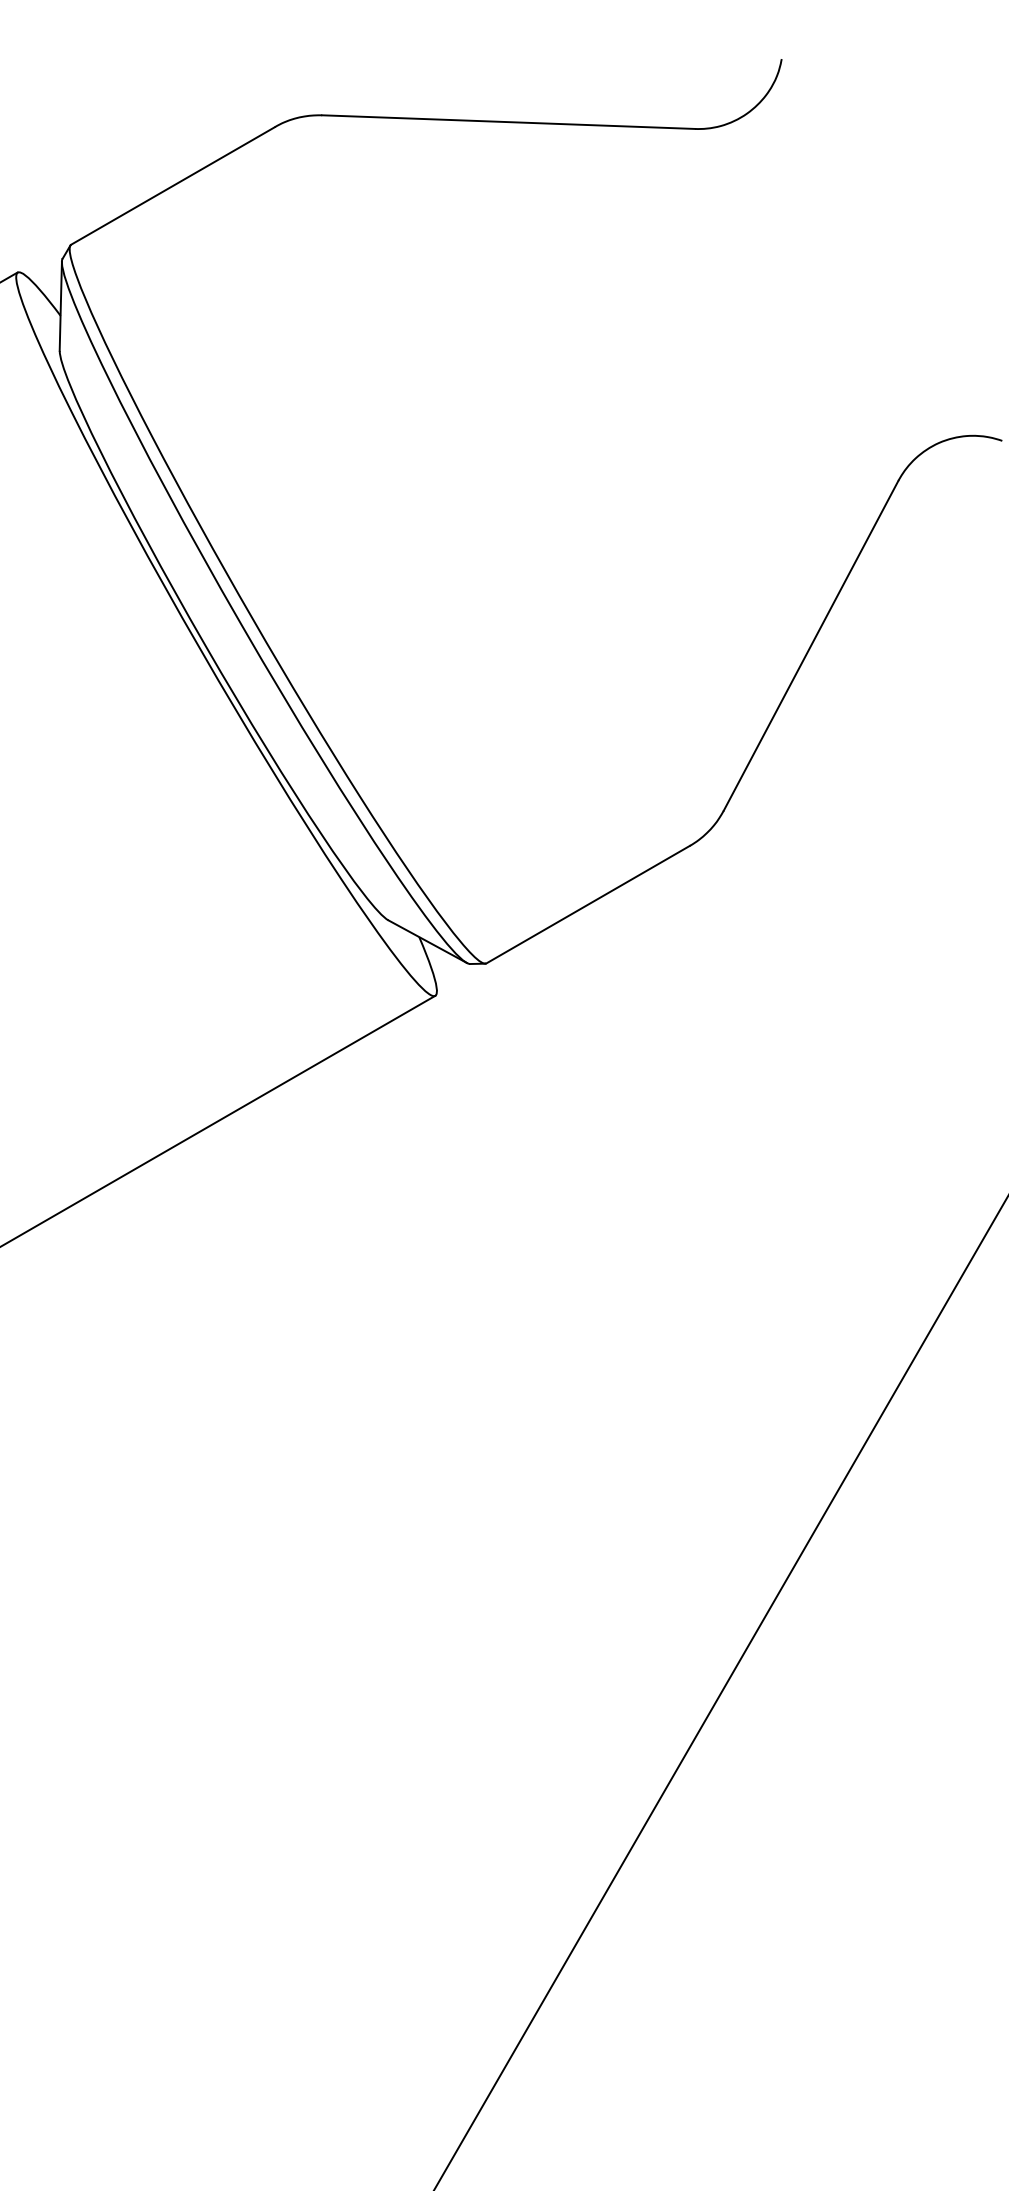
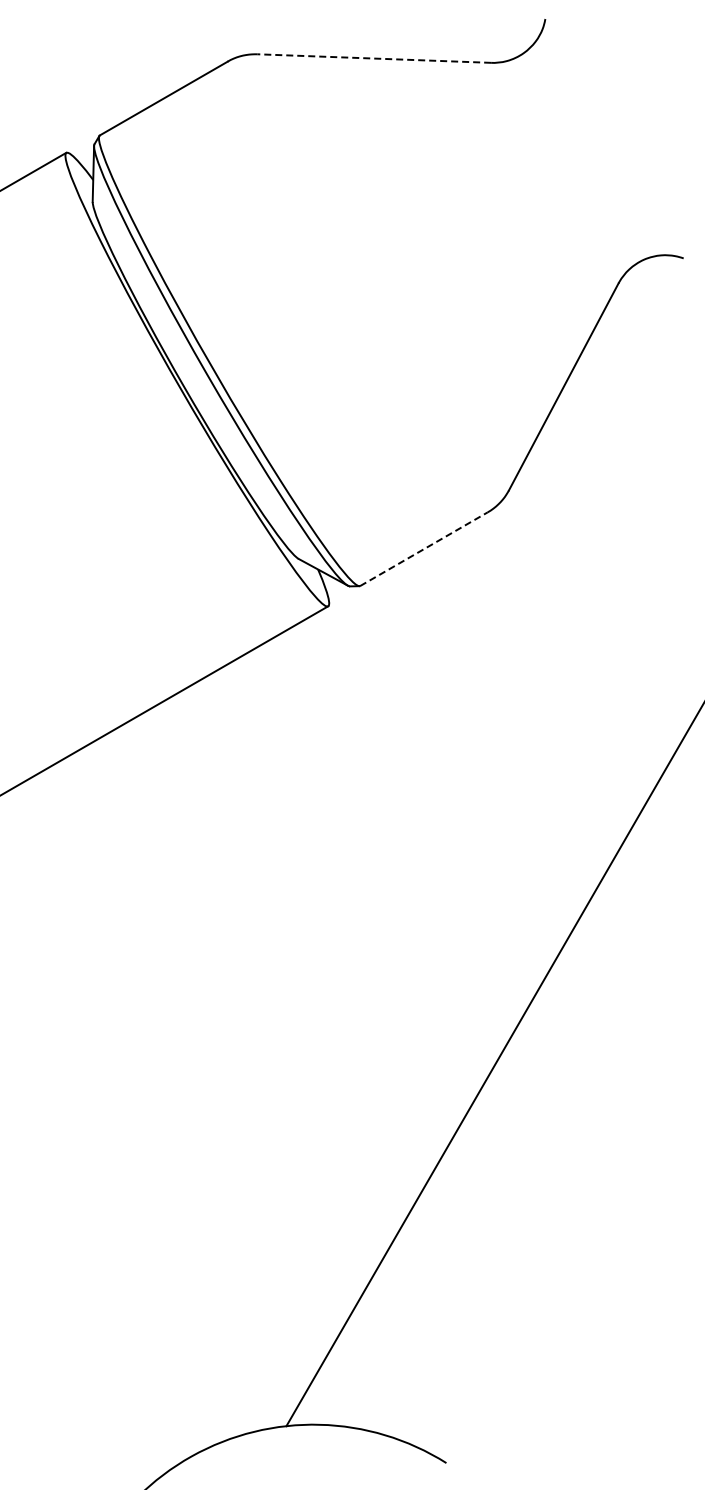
line: (507, 122) -> (373, 58), solid -> dashed
line: (587, 905) -> (423, 549), solid -> dashed

